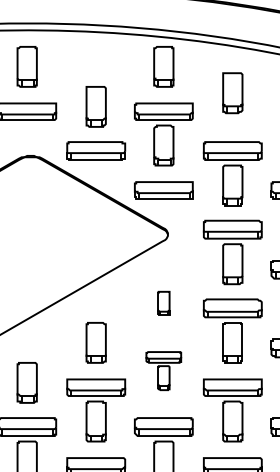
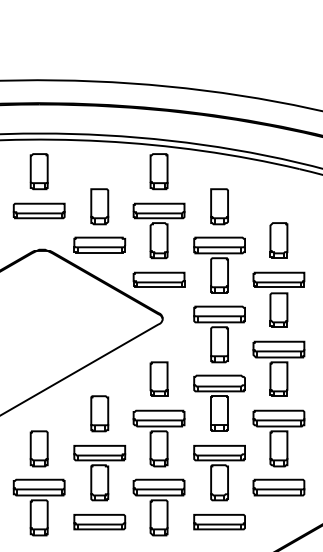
part: (232, 92) -> (219, 206), moved
part: (163, 302) -> (158, 378), size x1.67
part: (163, 371) -> (158, 438), size x1.67

